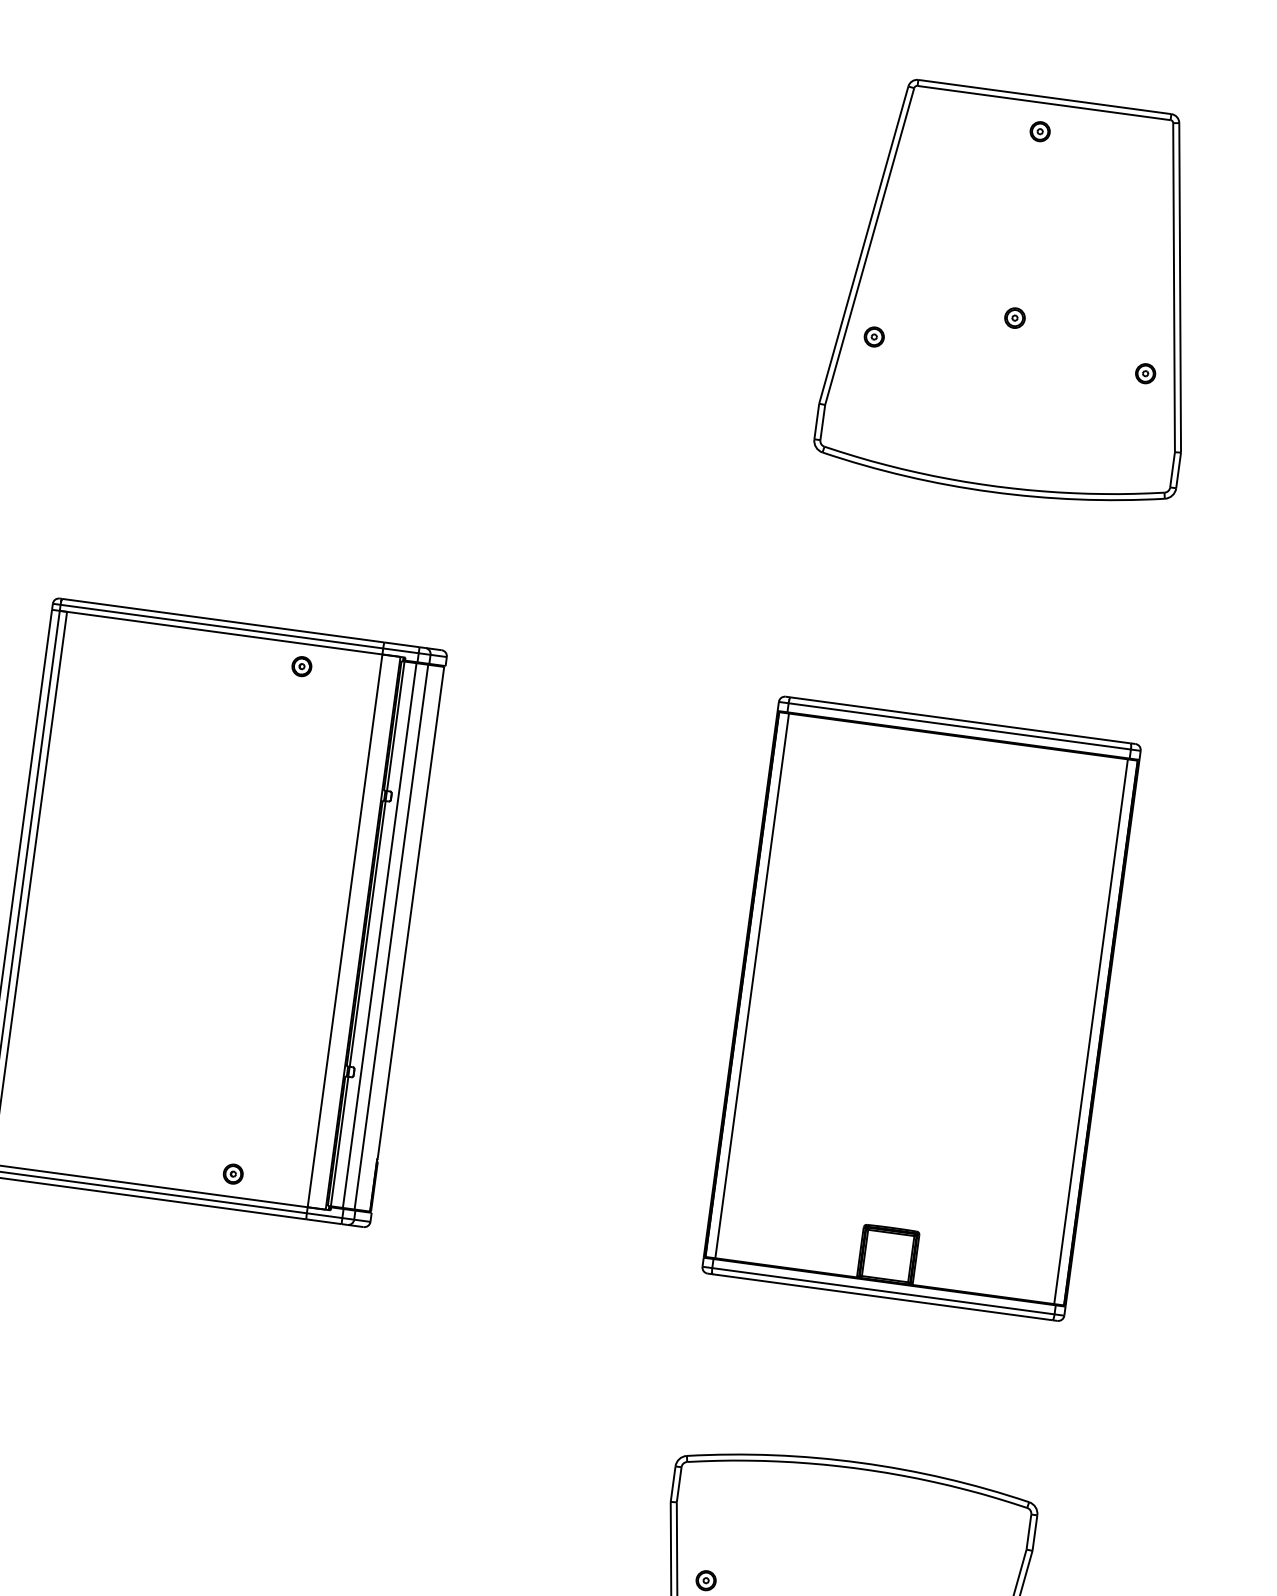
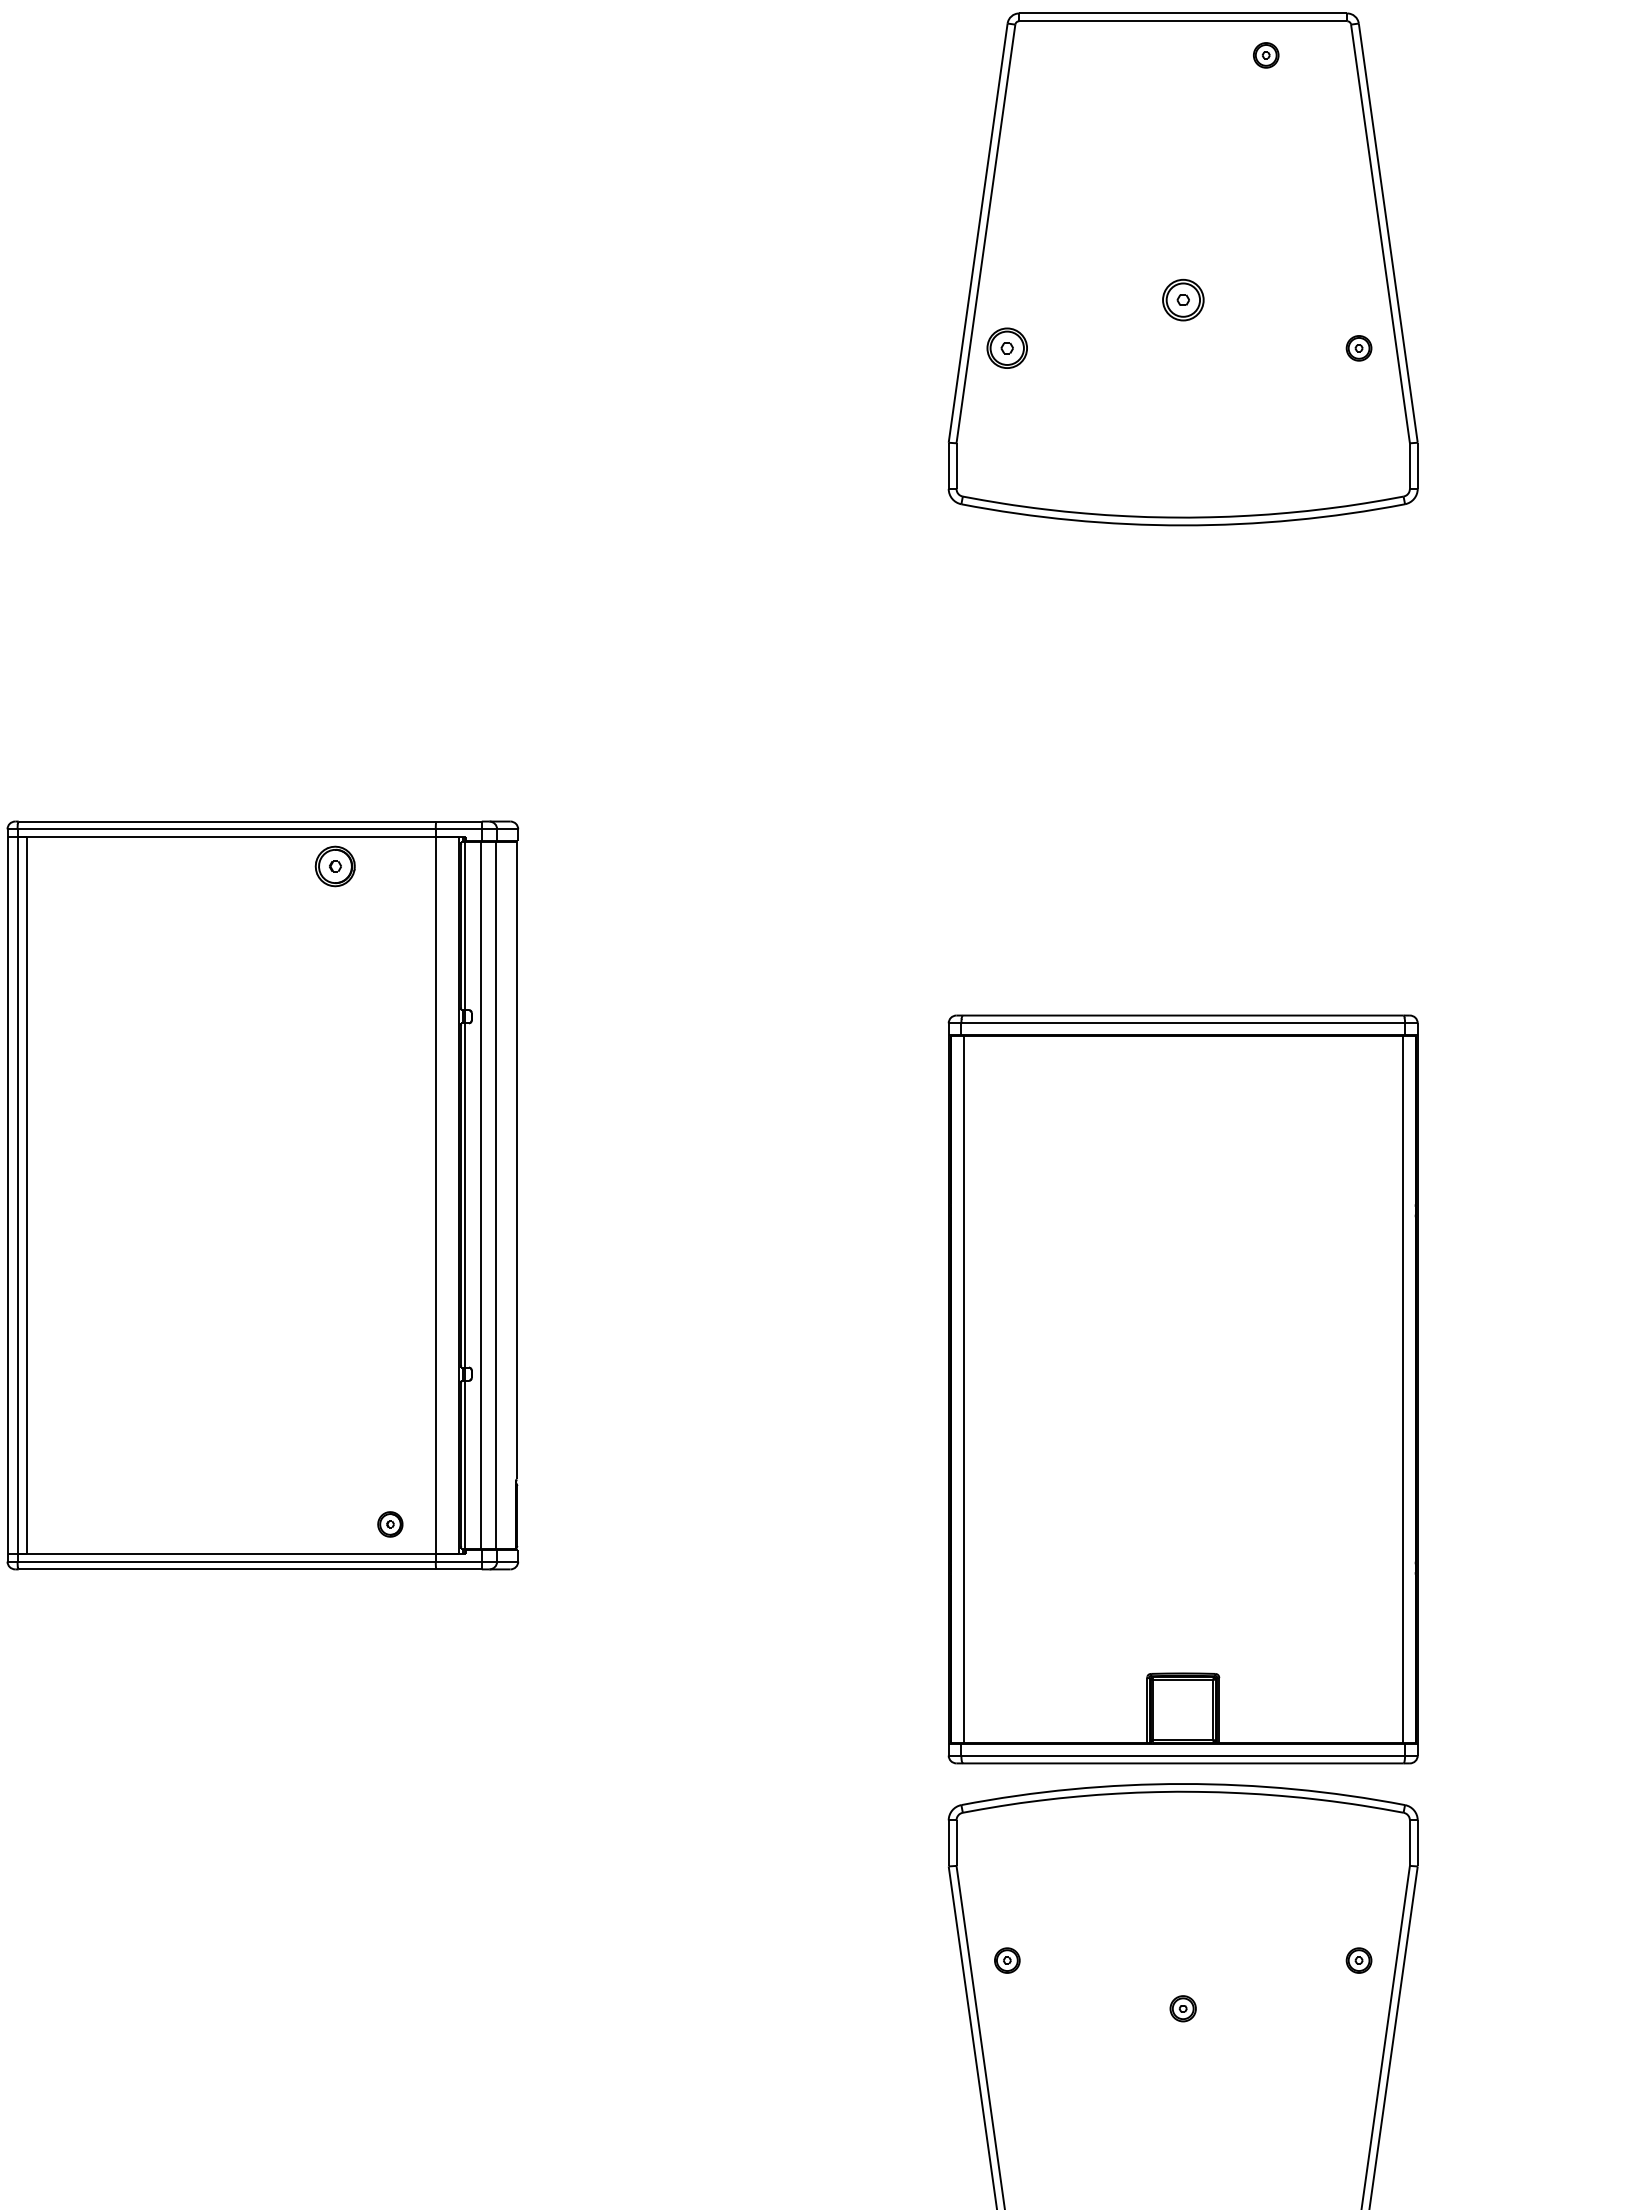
part: (1040, 131) -> (1266, 55), moved
part: (1014, 317) -> (1182, 299), size x1.6
part: (874, 337) -> (1007, 348), size x1.6
part: (302, 666) -> (335, 866), size x1.6
part: (921, 1008) -> (1182, 1389), moved
part: (233, 1174) -> (390, 1524), moved

